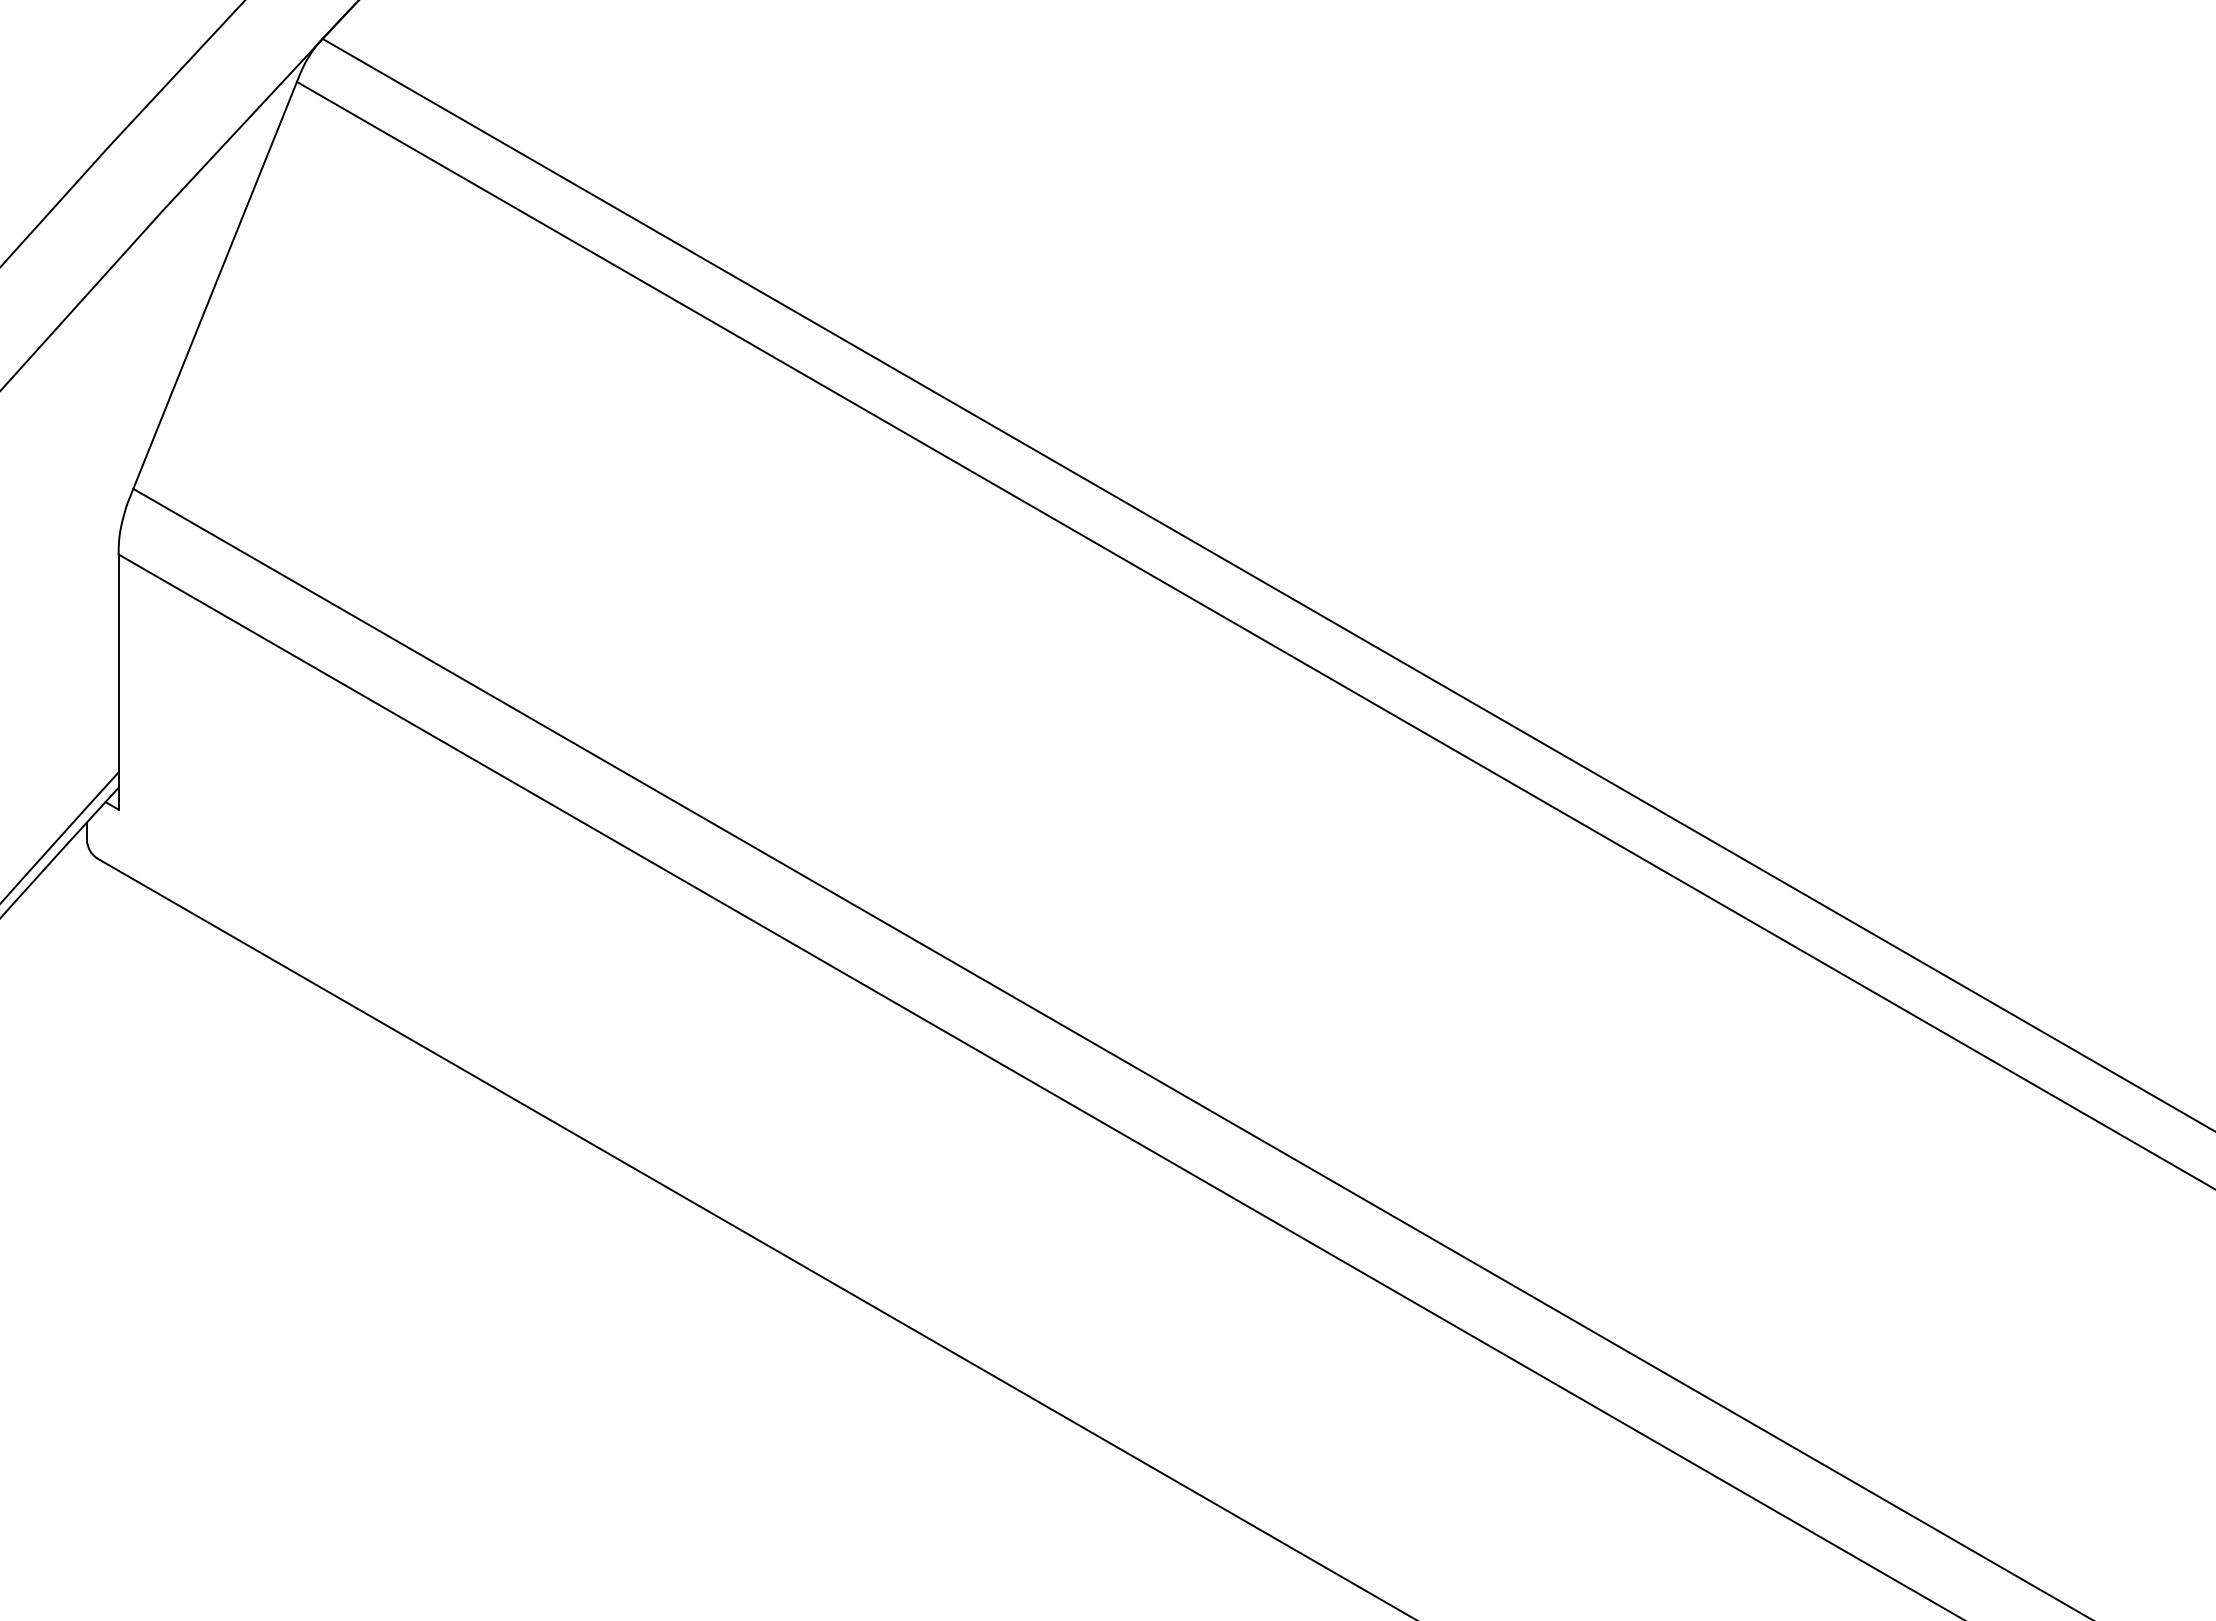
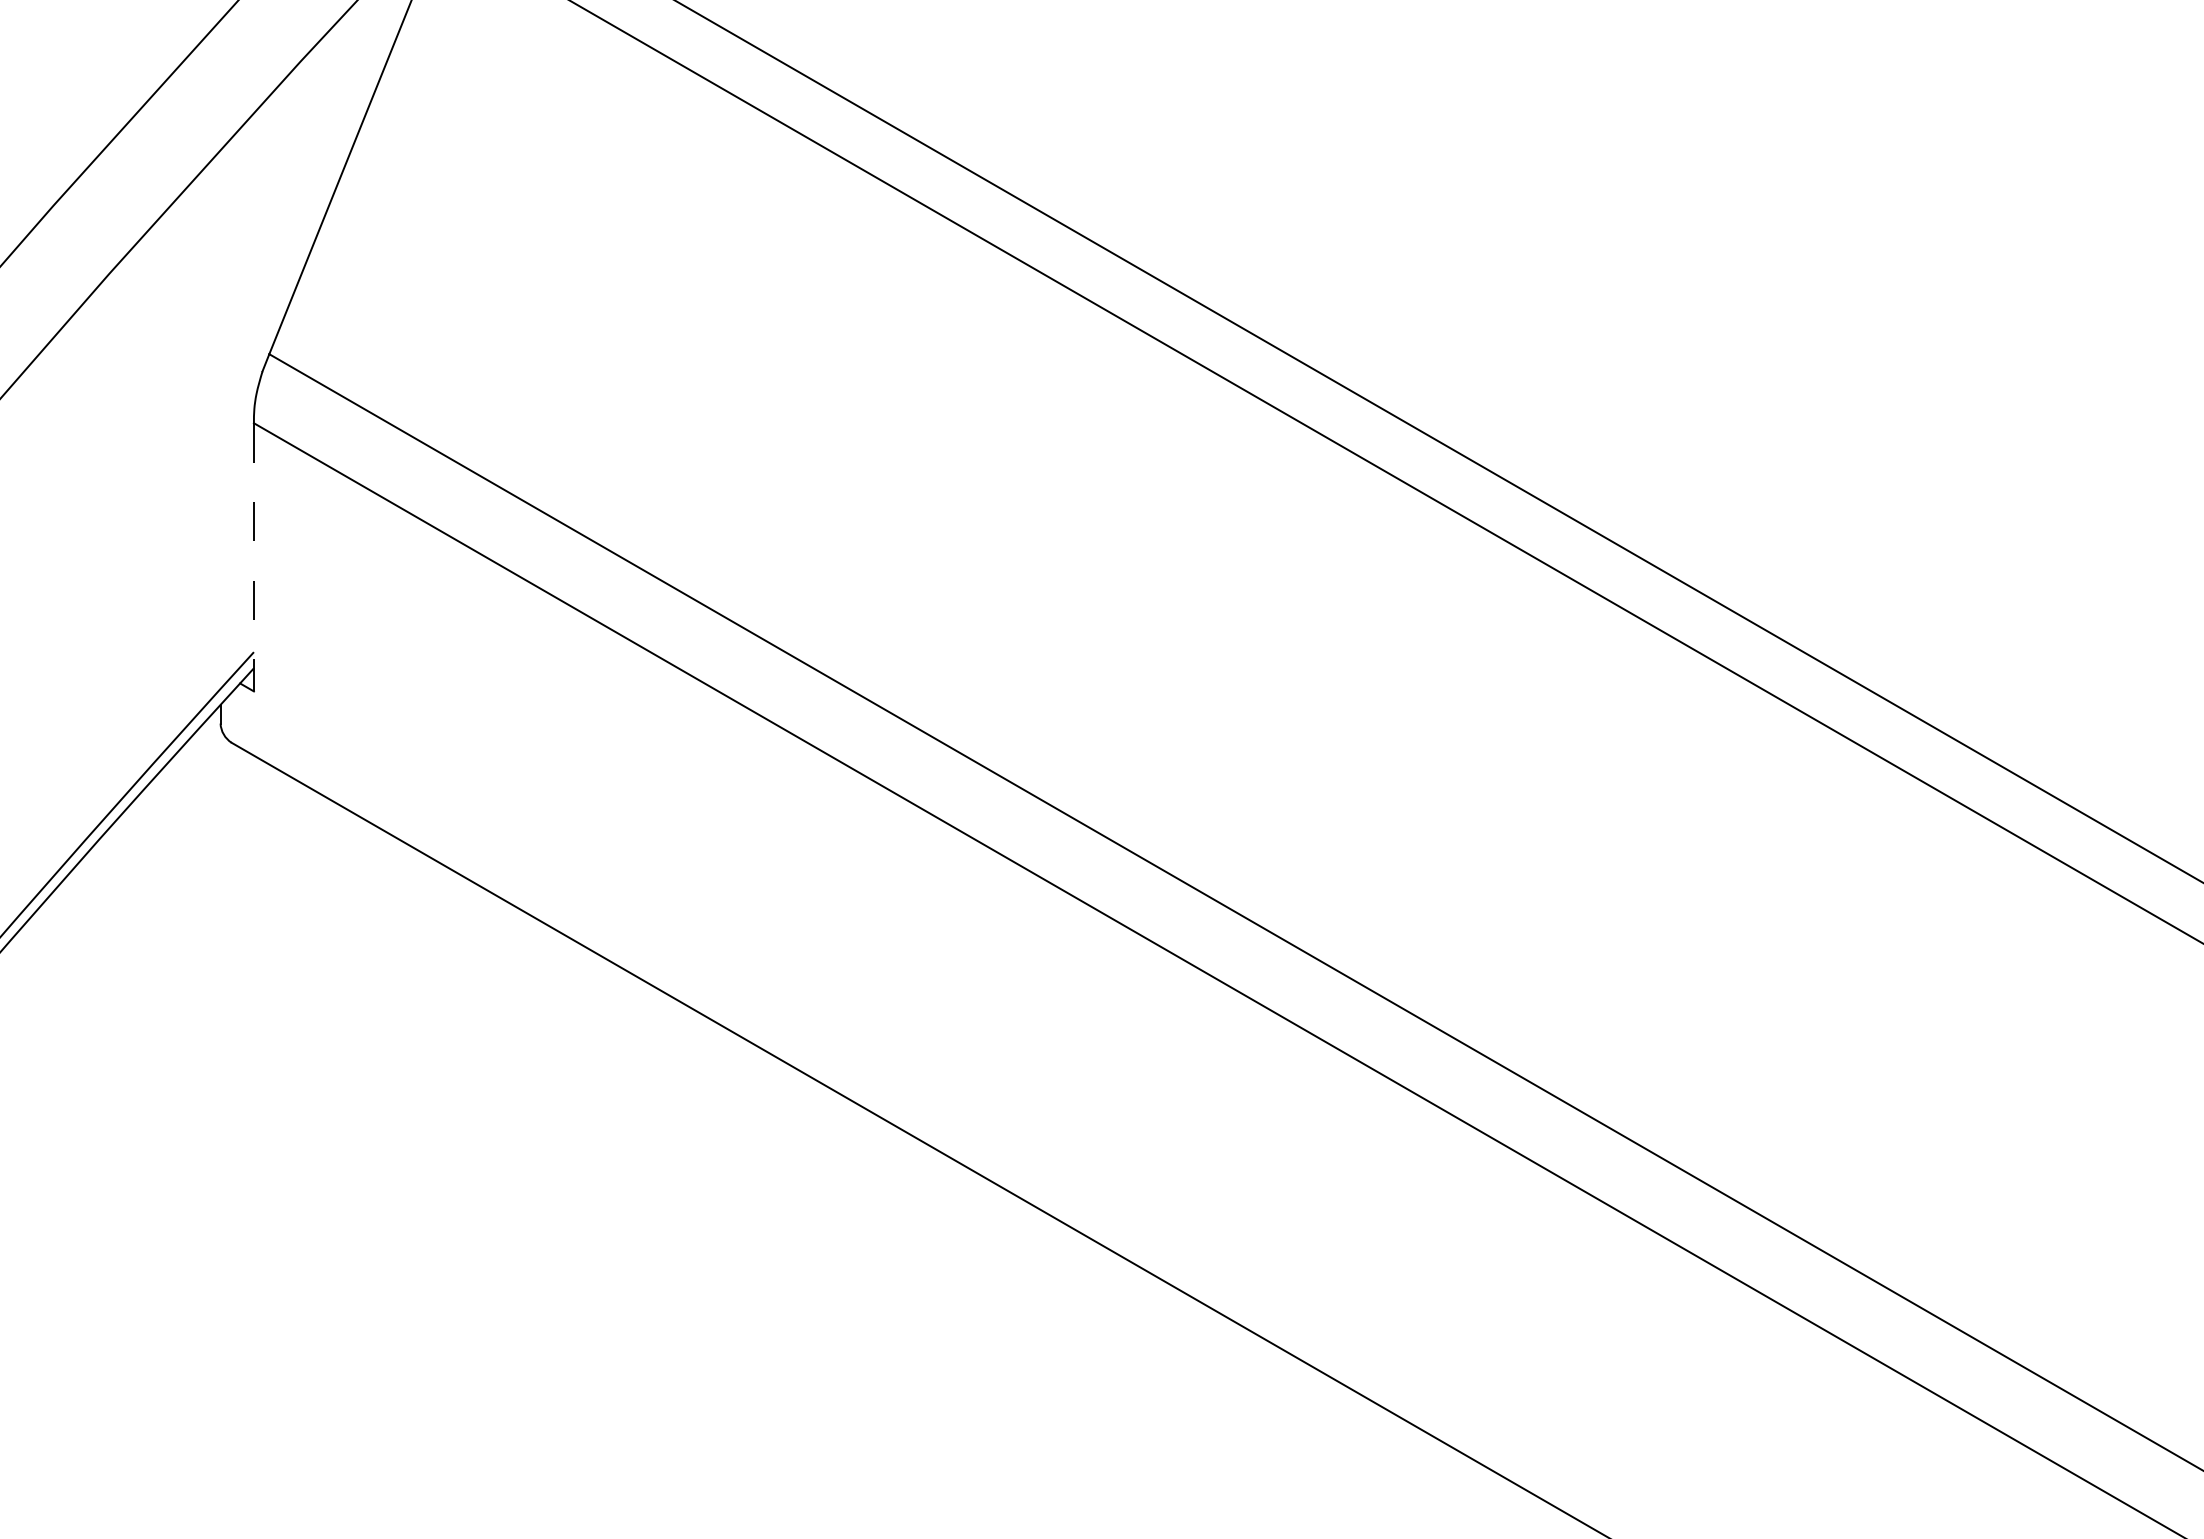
line: (118, 682) -> (253, 557), solid -> dashed

